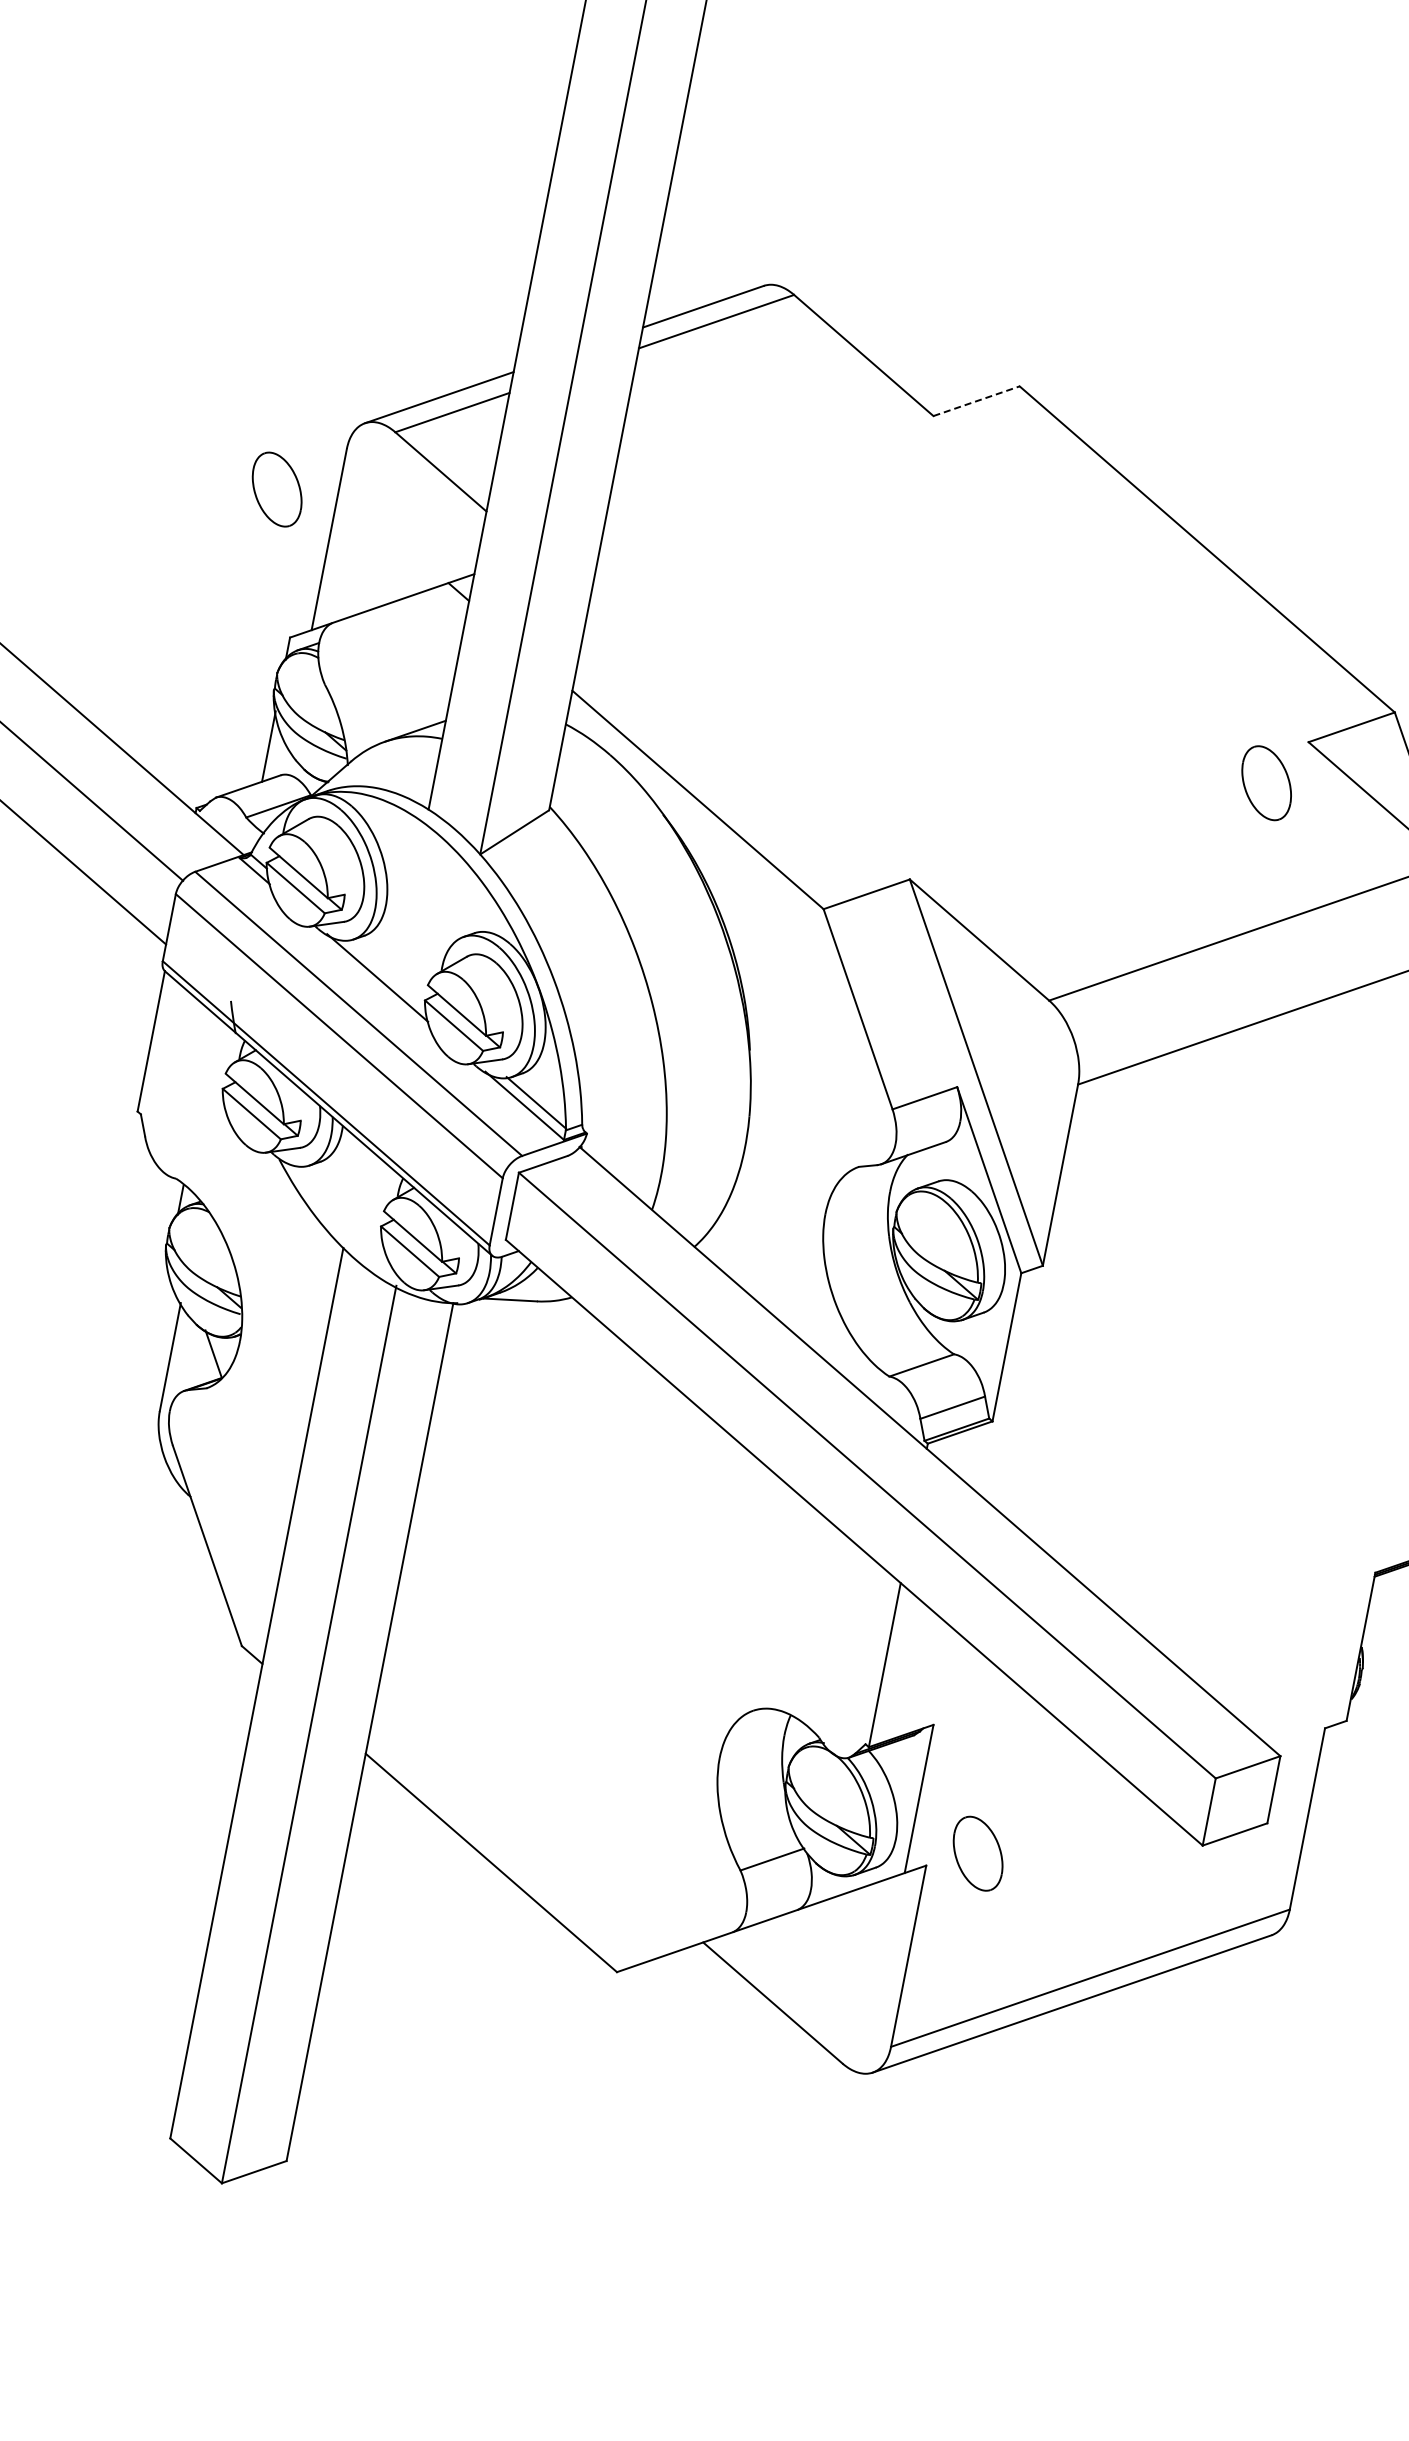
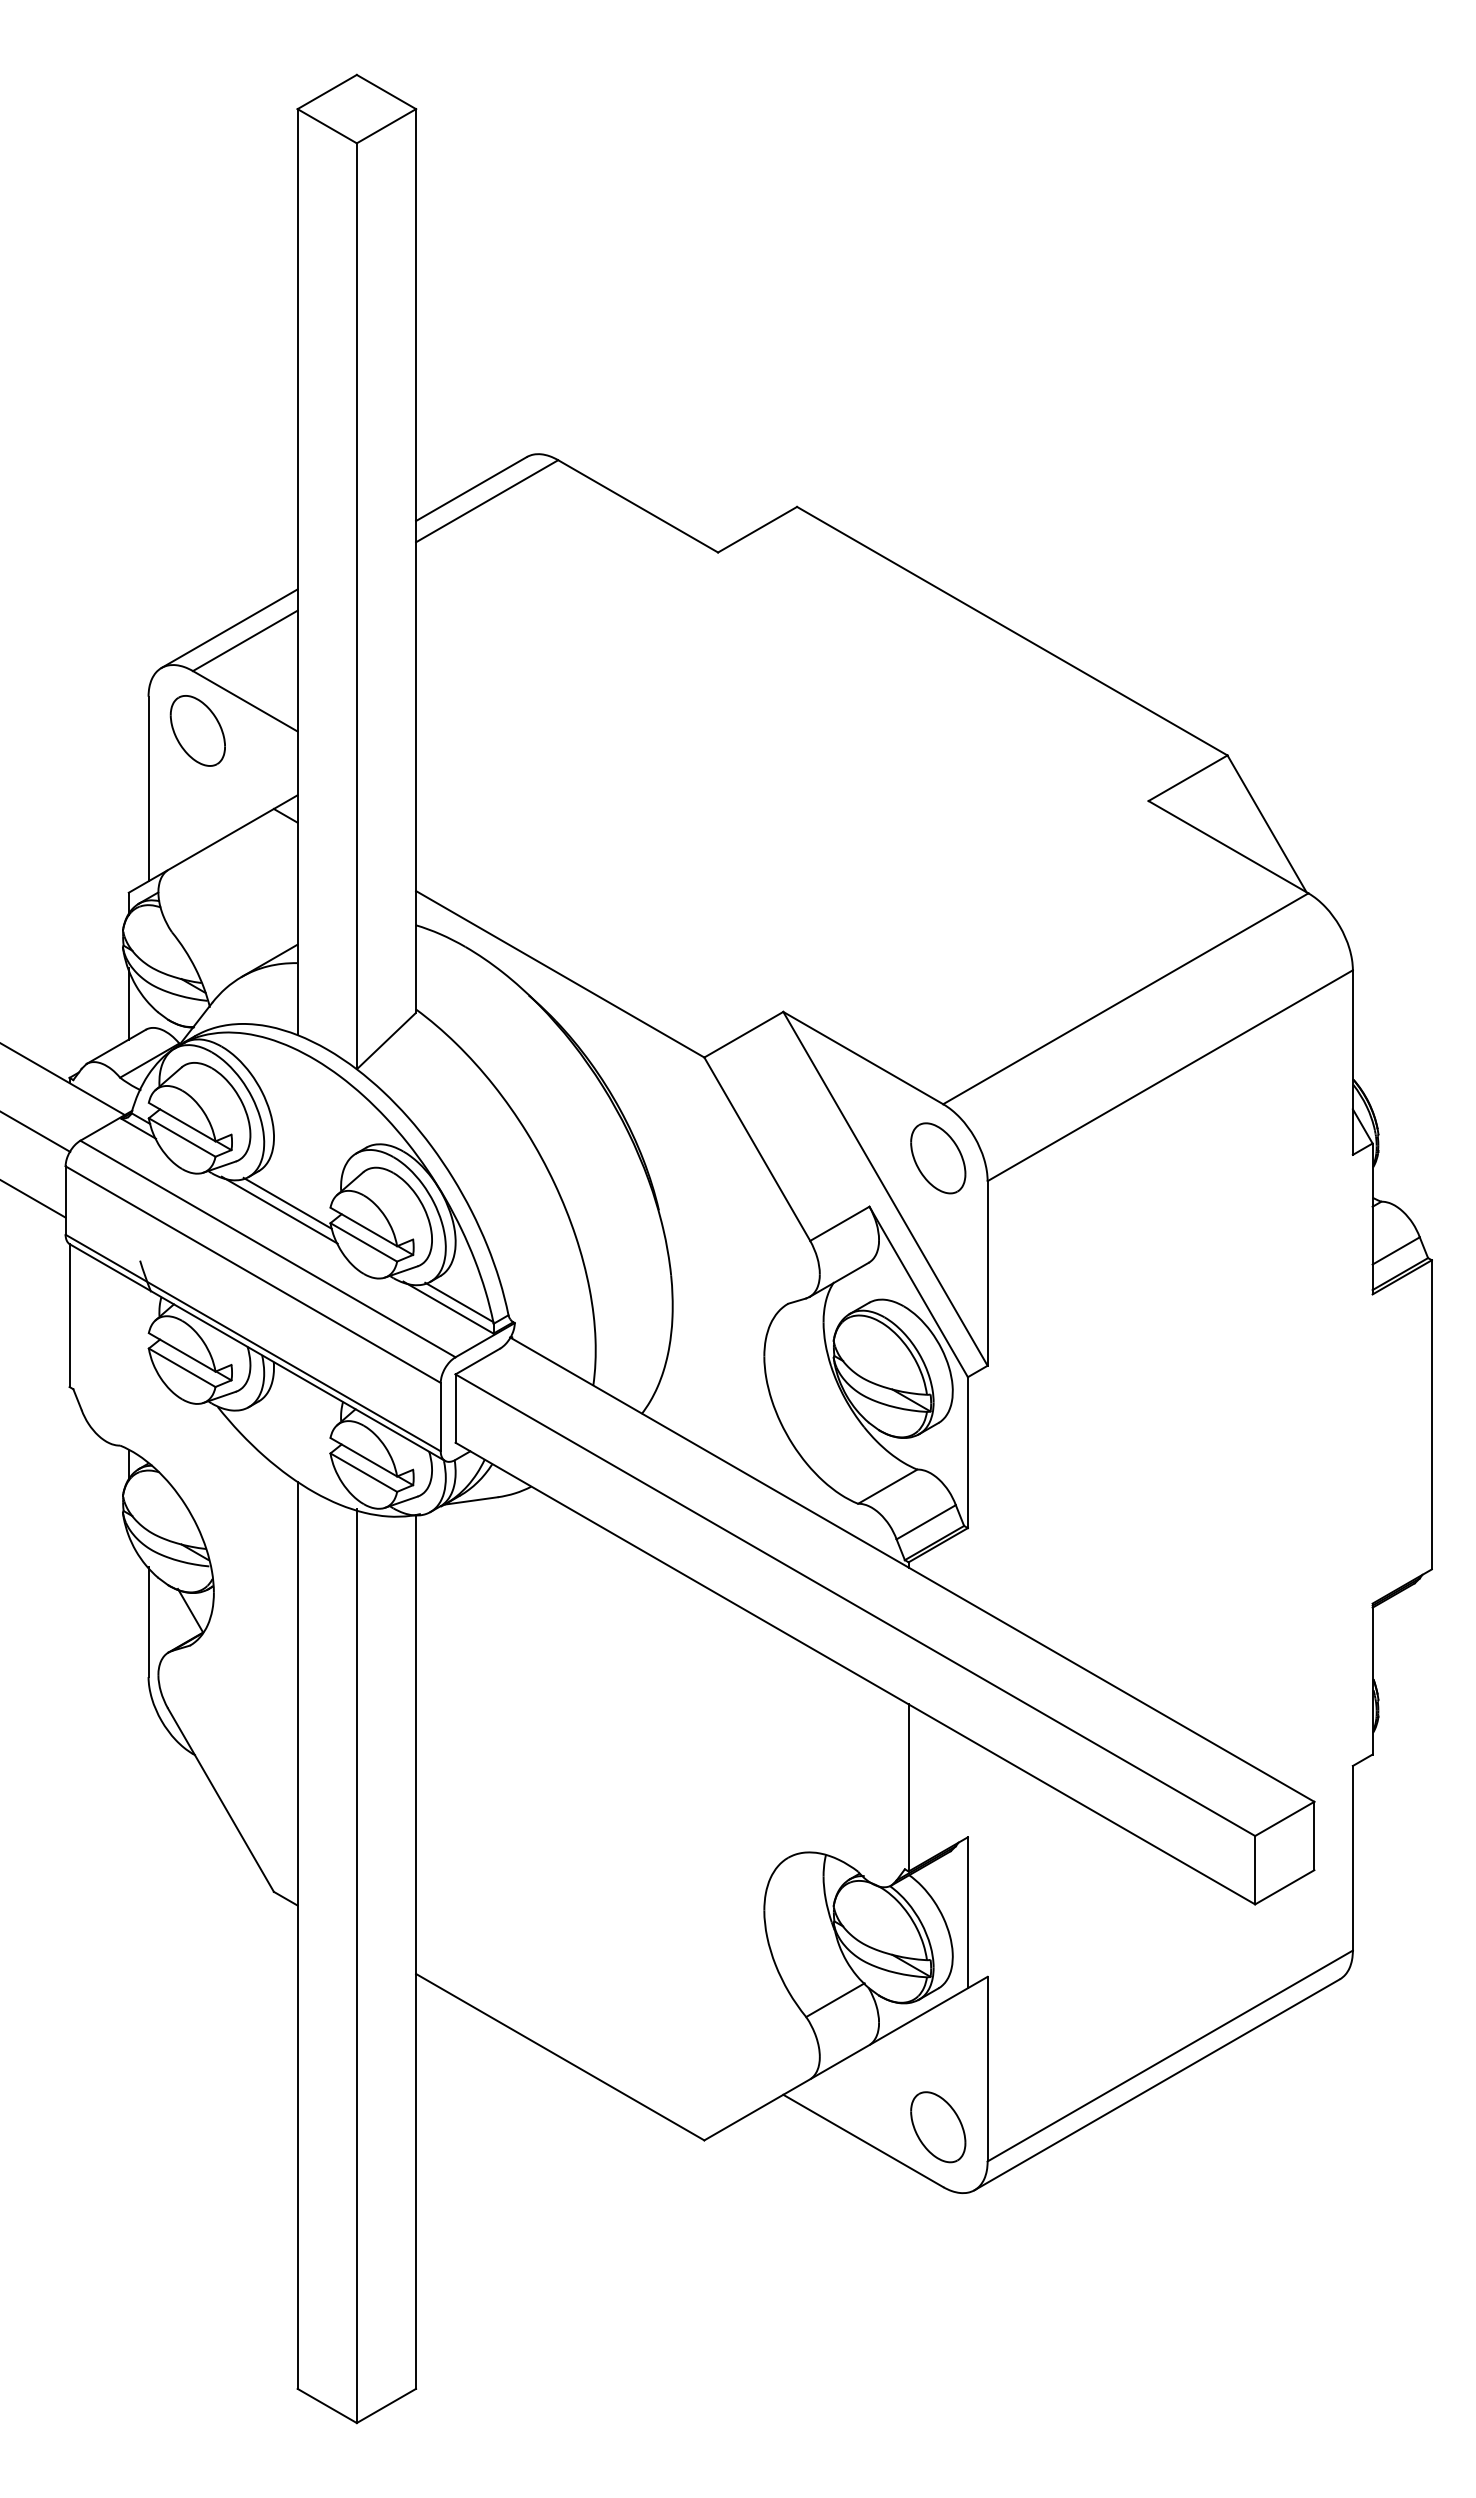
line: (976, 400) -> (757, 529), dashed -> solid
part: (276, 489) -> (197, 730), moved
part: (1266, 783) -> (938, 1158), moved
line: (386, 971) -> (287, 1202), added
part: (978, 1854) -> (938, 2127), moved

